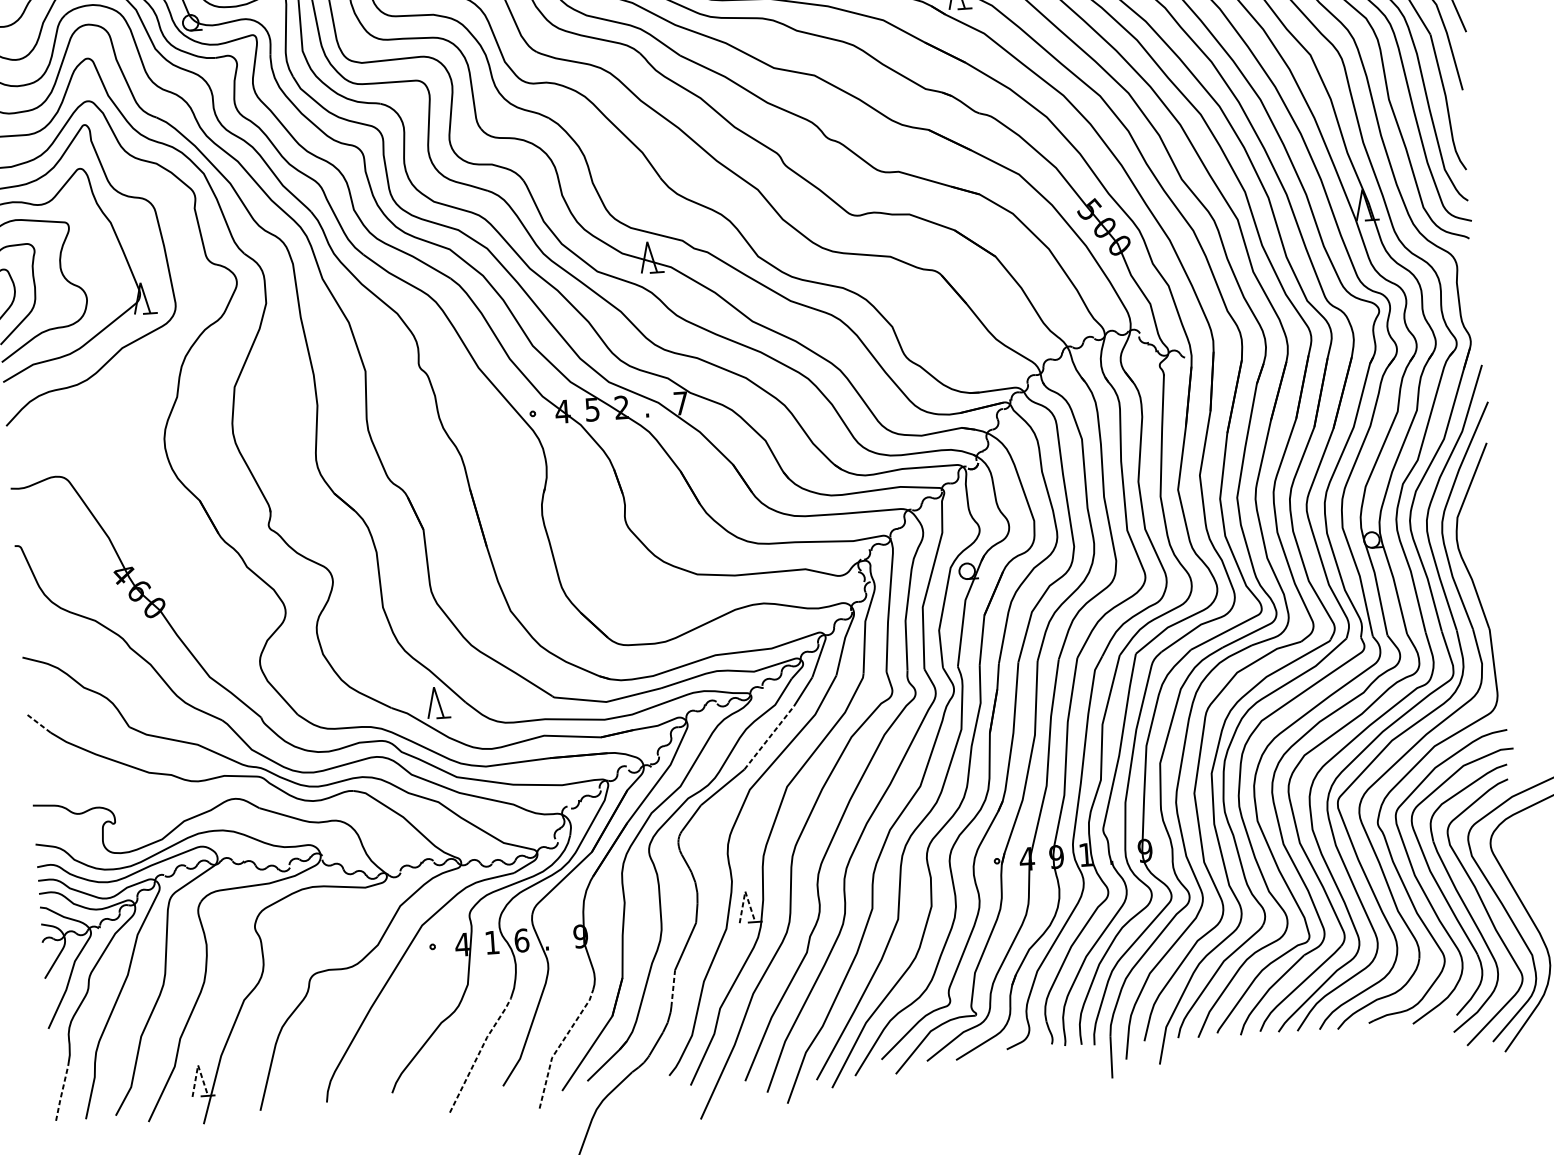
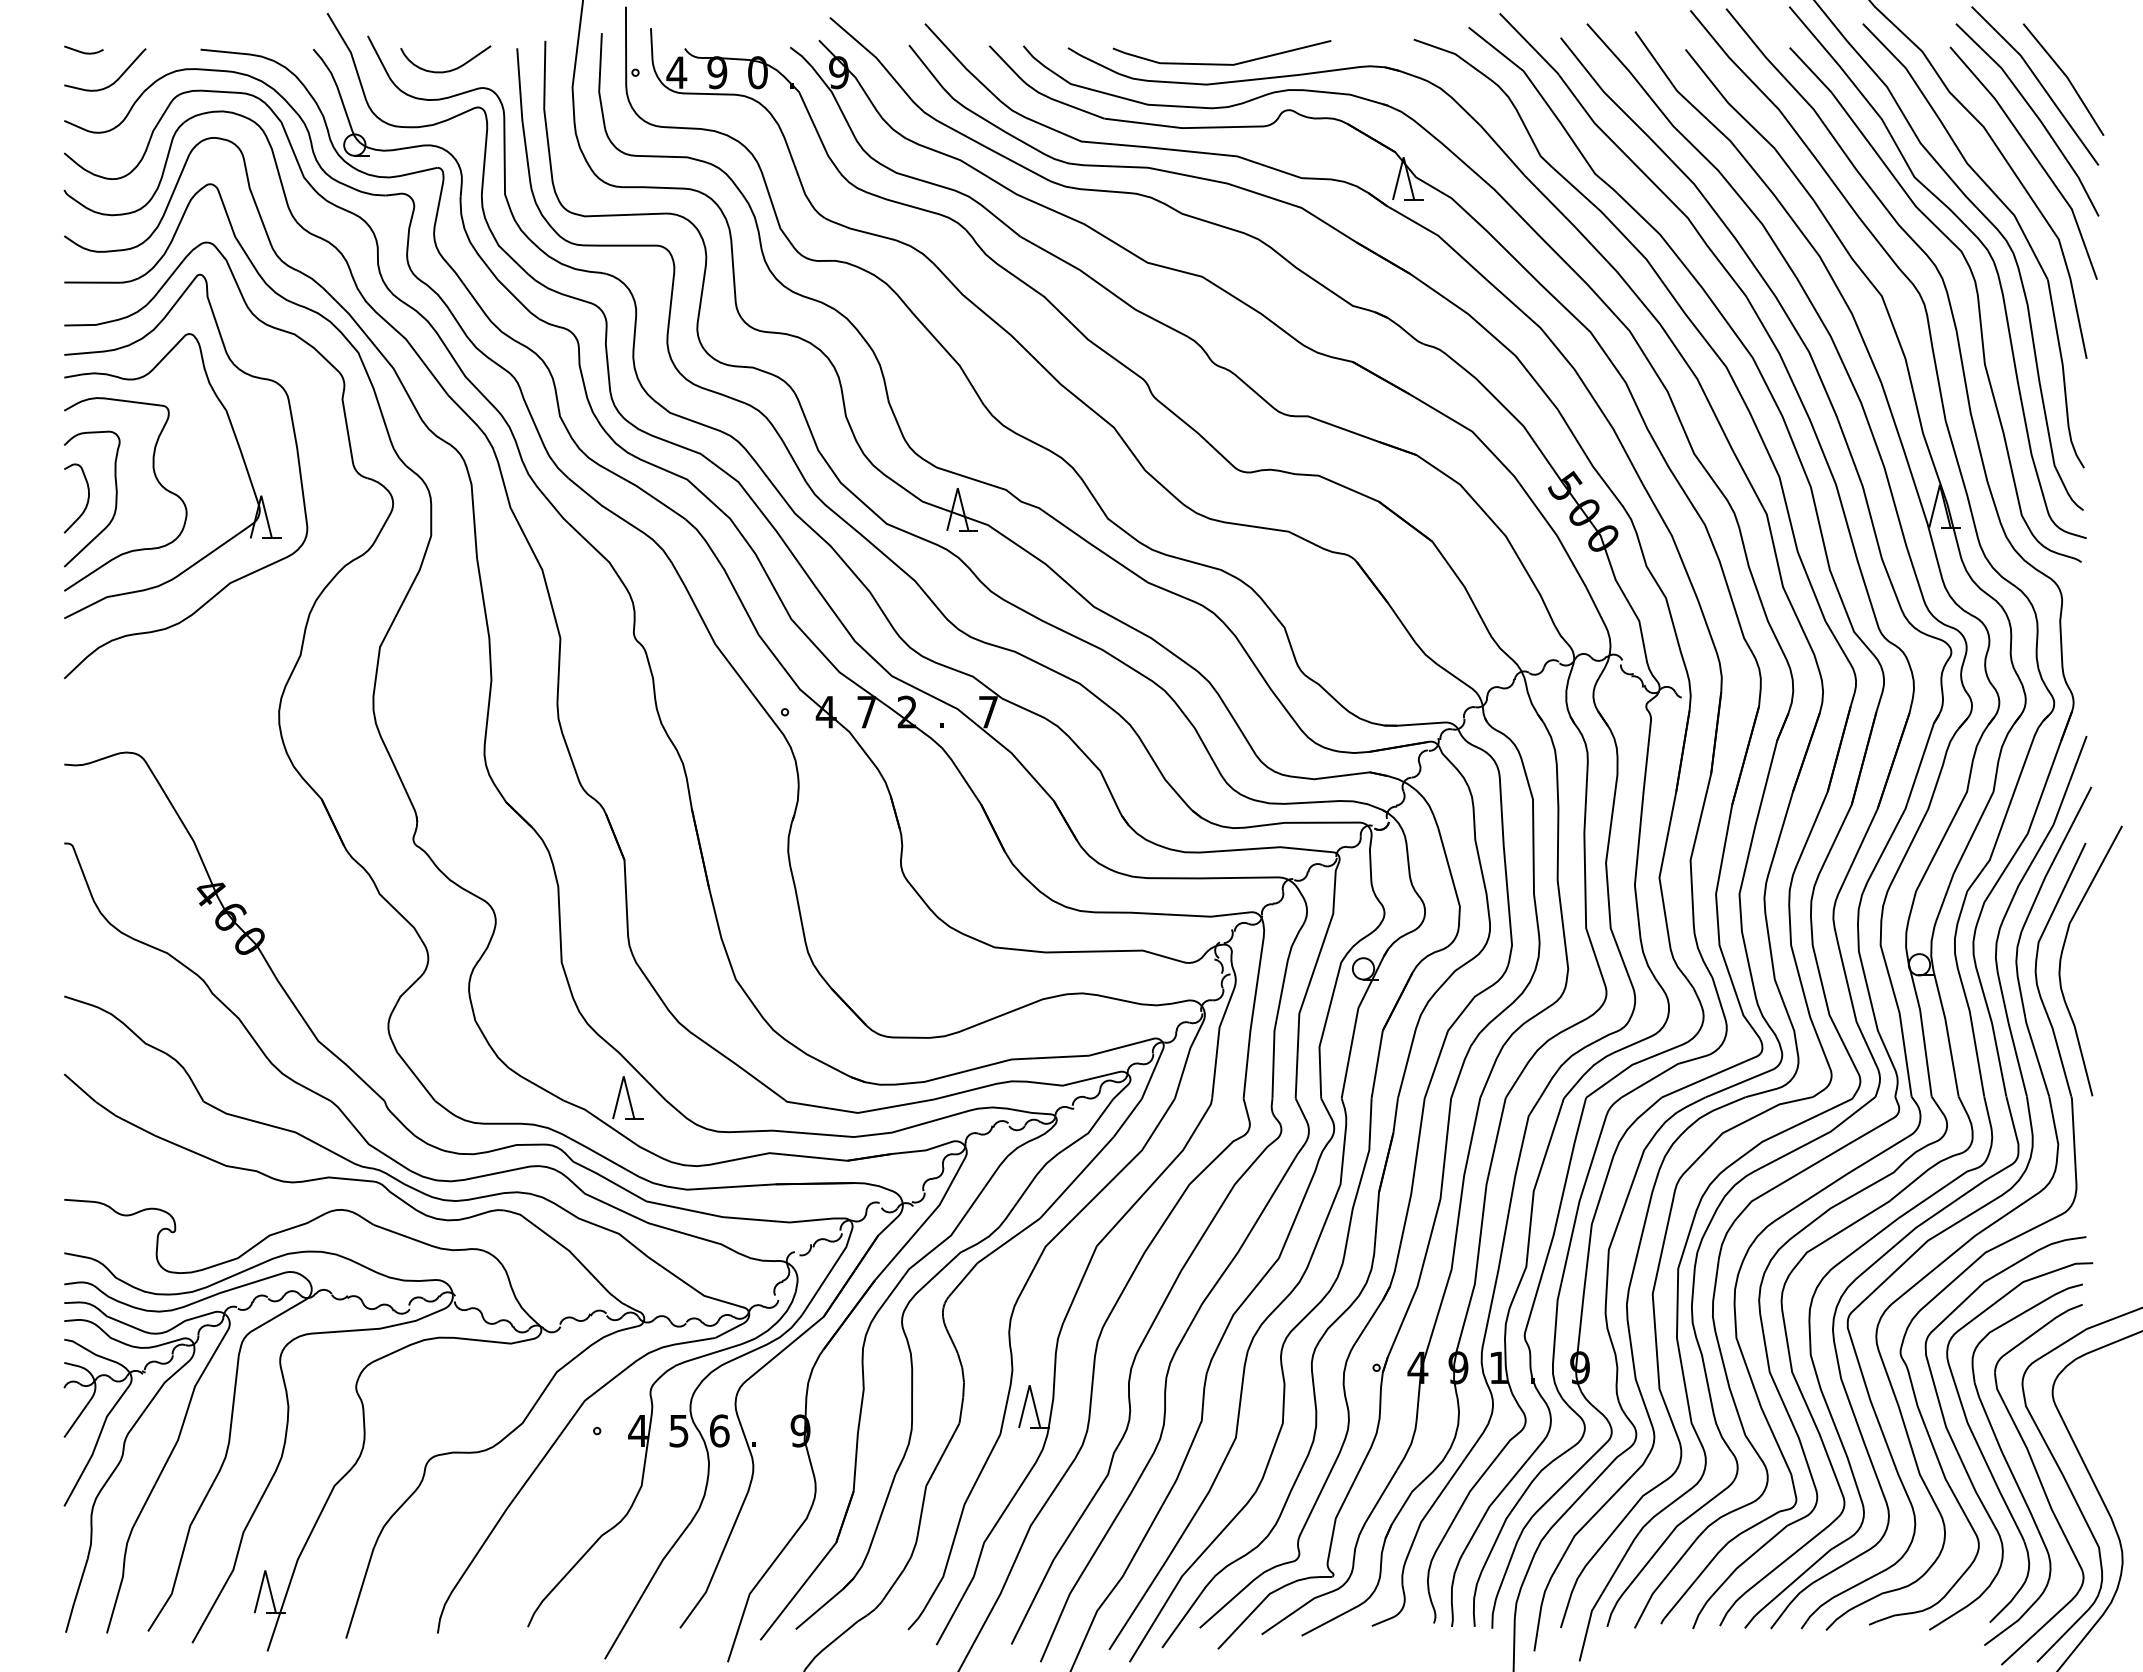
text: (592, 409) -> (866, 712), 5 -> 7
curve: (1475, 525) -> (2062, 955), added
line: (38, 723) -> (80, 1088), dashed -> solid
line: (769, 737) -> (1077, 1177), dashed -> solid
line: (745, 891) -> (1029, 1385), dashed -> solid
text: (491, 943) -> (678, 1431), 1 -> 5
line: (672, 988) -> (921, 1510), dashed -> solid
line: (559, 1045) -> (761, 1578), dashed -> solid
line: (479, 1053) -> (650, 1581), dashed -> solid
line: (198, 1065) -> (265, 1570), dashed -> solid
line: (61, 1093) -> (76, 1595), dashed -> solid

